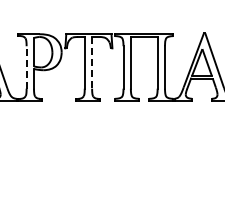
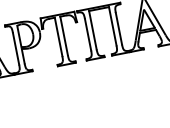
line: (92, 62) -> (64, 35), dashed -> solid
line: (26, 66) -> (15, 48), dashed -> solid

